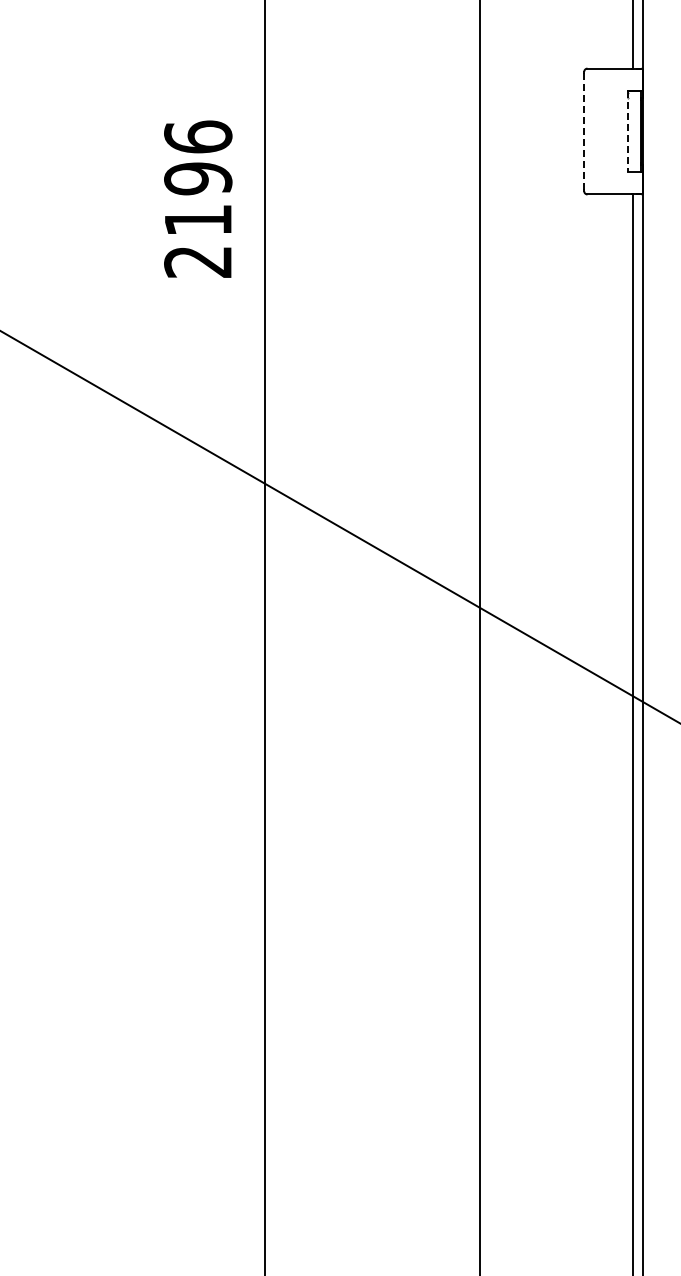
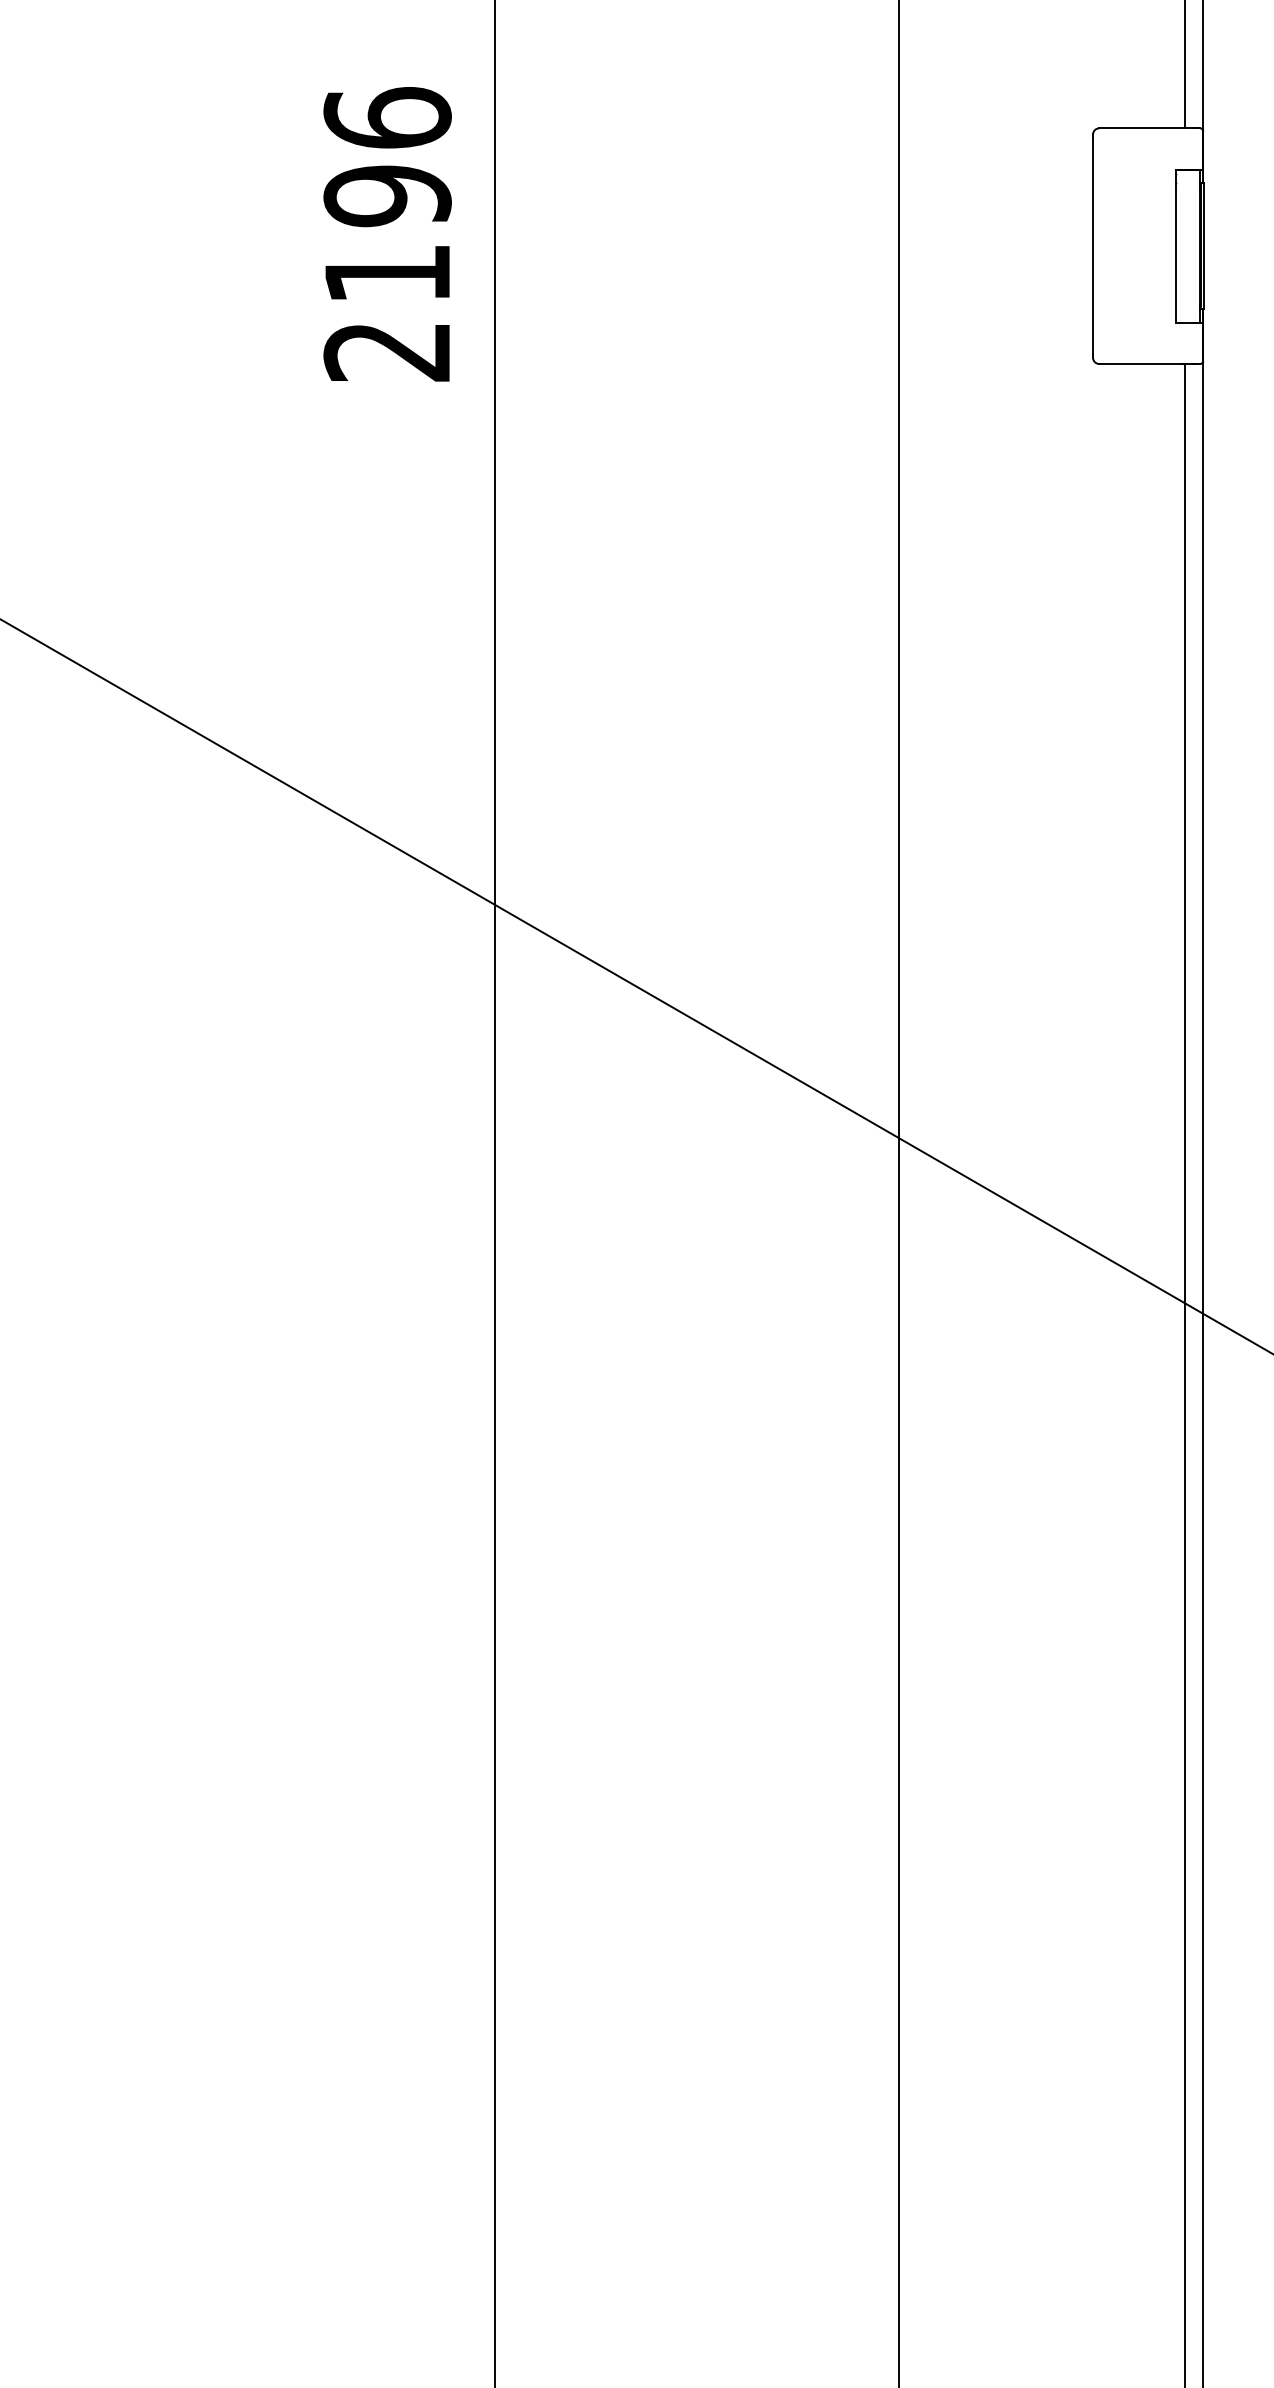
line: (584, 131) -> (1093, 246), dashed -> solid
line: (628, 131) -> (1175, 246), dashed -> solid
text: (198, 198) -> (388, 232), moved

